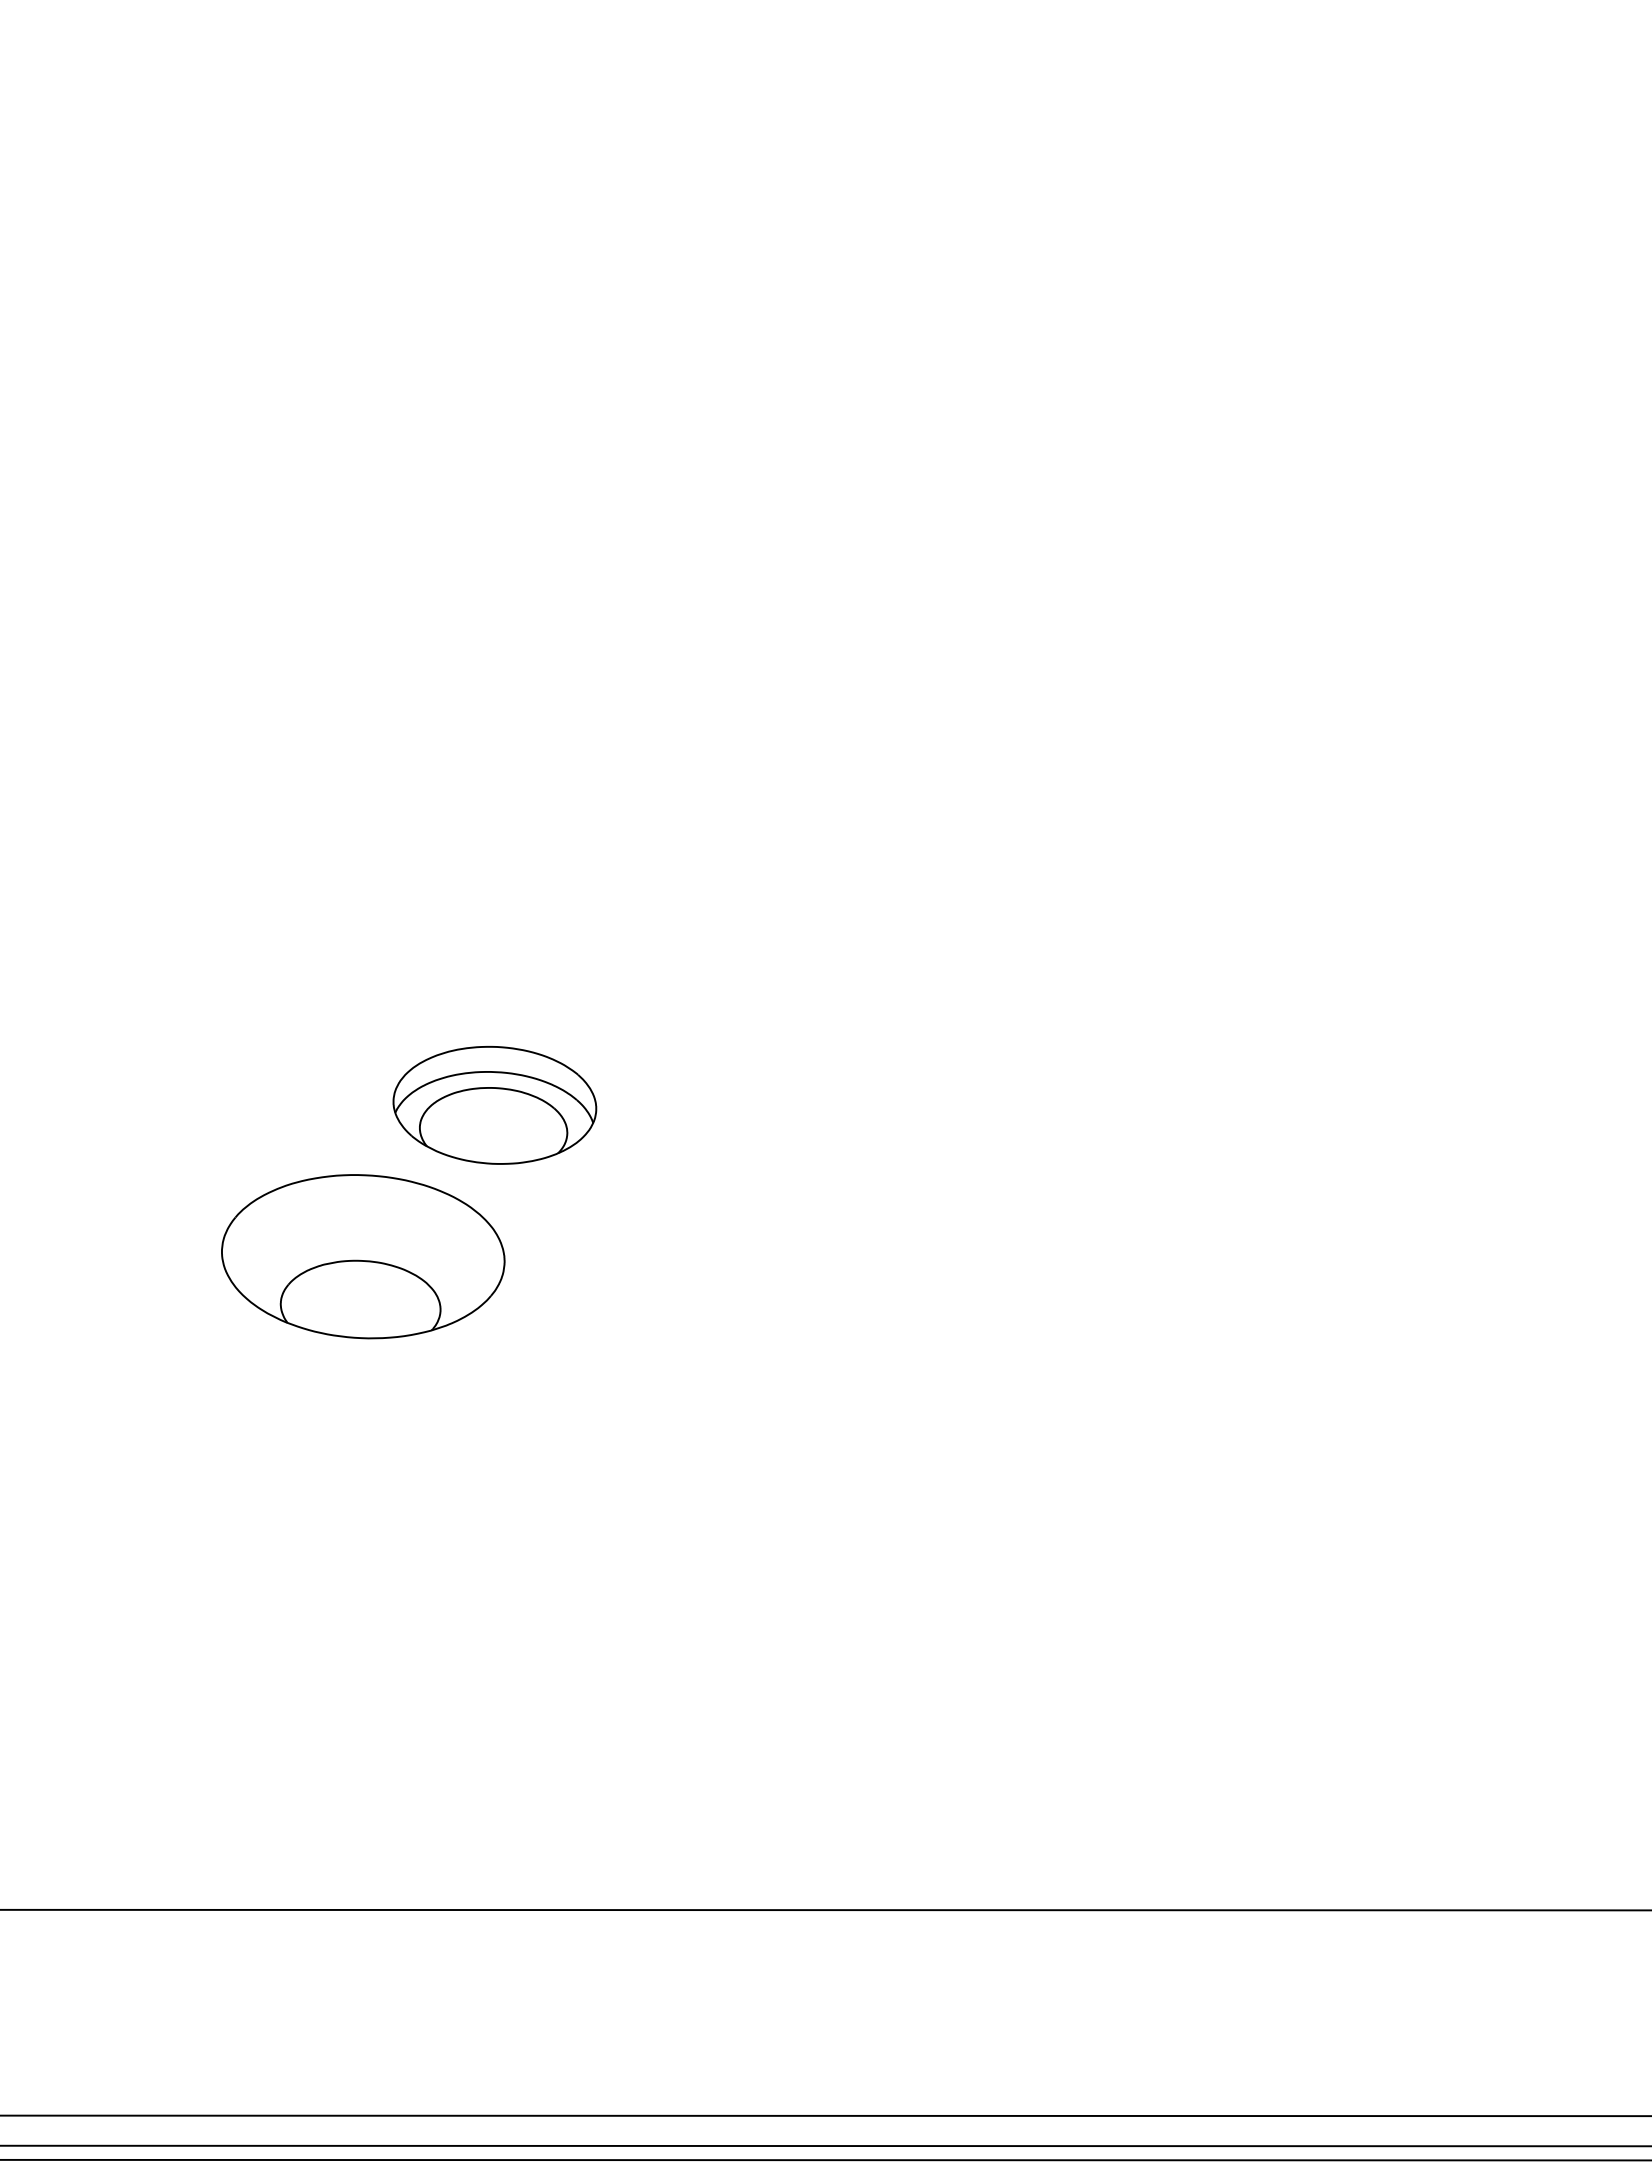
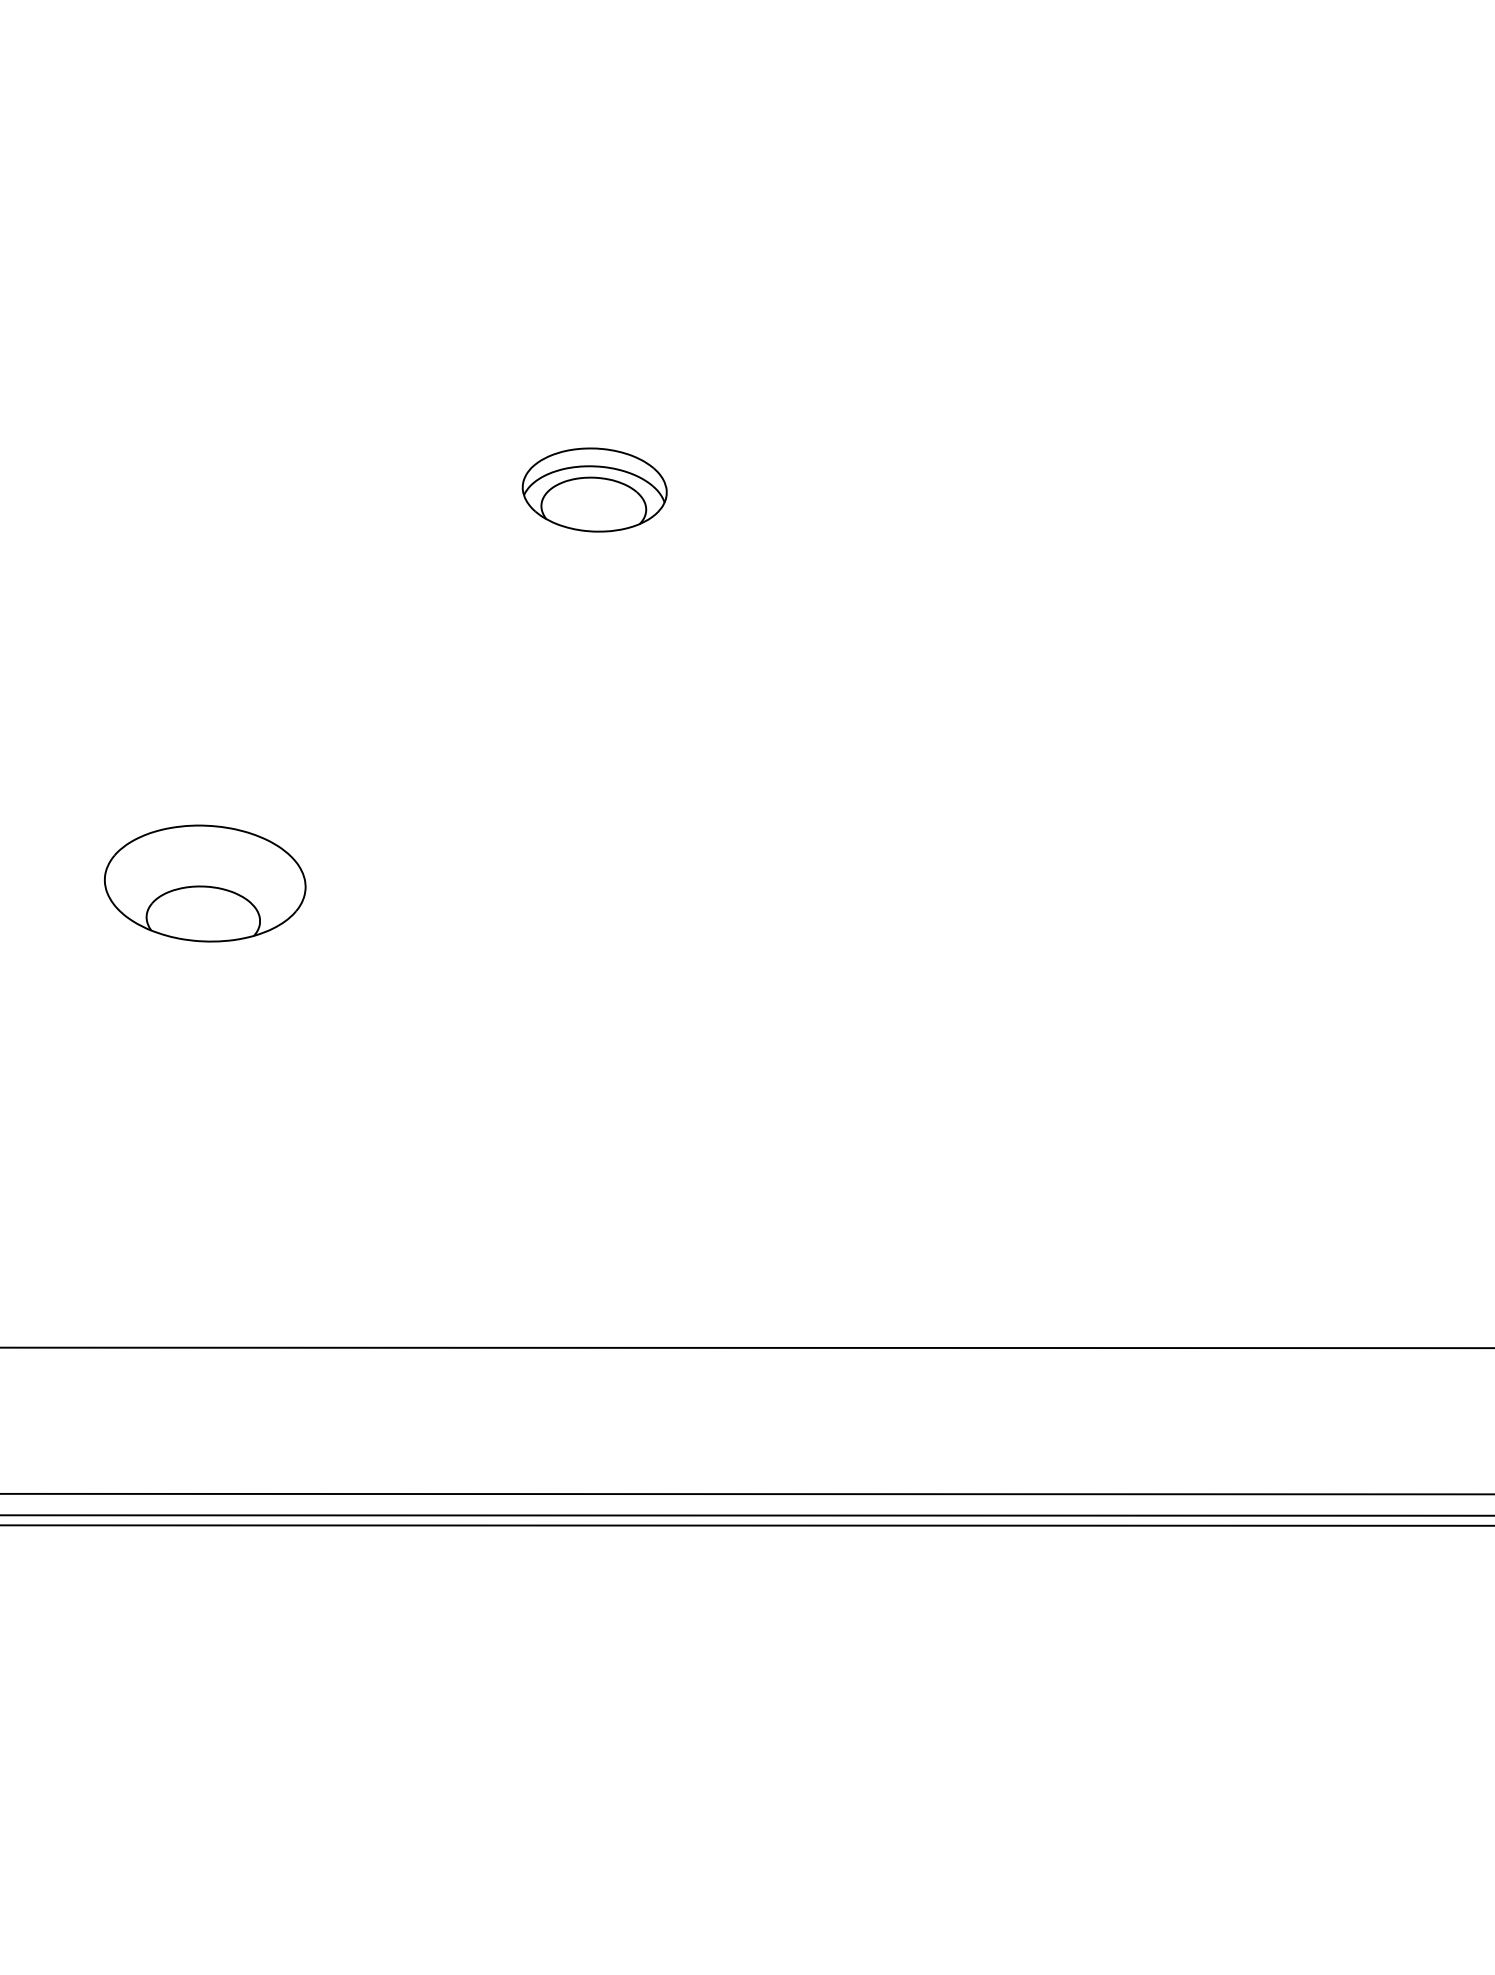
part: (494, 1104) -> (594, 489), moved

